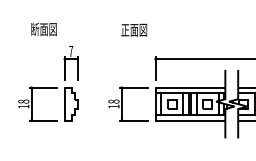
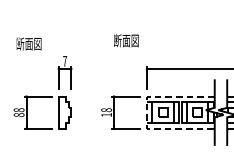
text: (43, 29) -> (28, 44), moved
text: (125, 29) -> (117, 40), 正面図 -> 断面図
line: (155, 104) -> (146, 112), solid -> dashed
text: (23, 106) -> (18, 114), 18 -> 88

